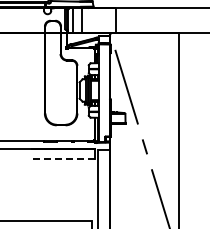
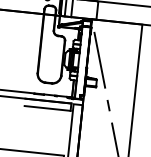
line: (62, 159) -> (46, 108), dashed -> solid

